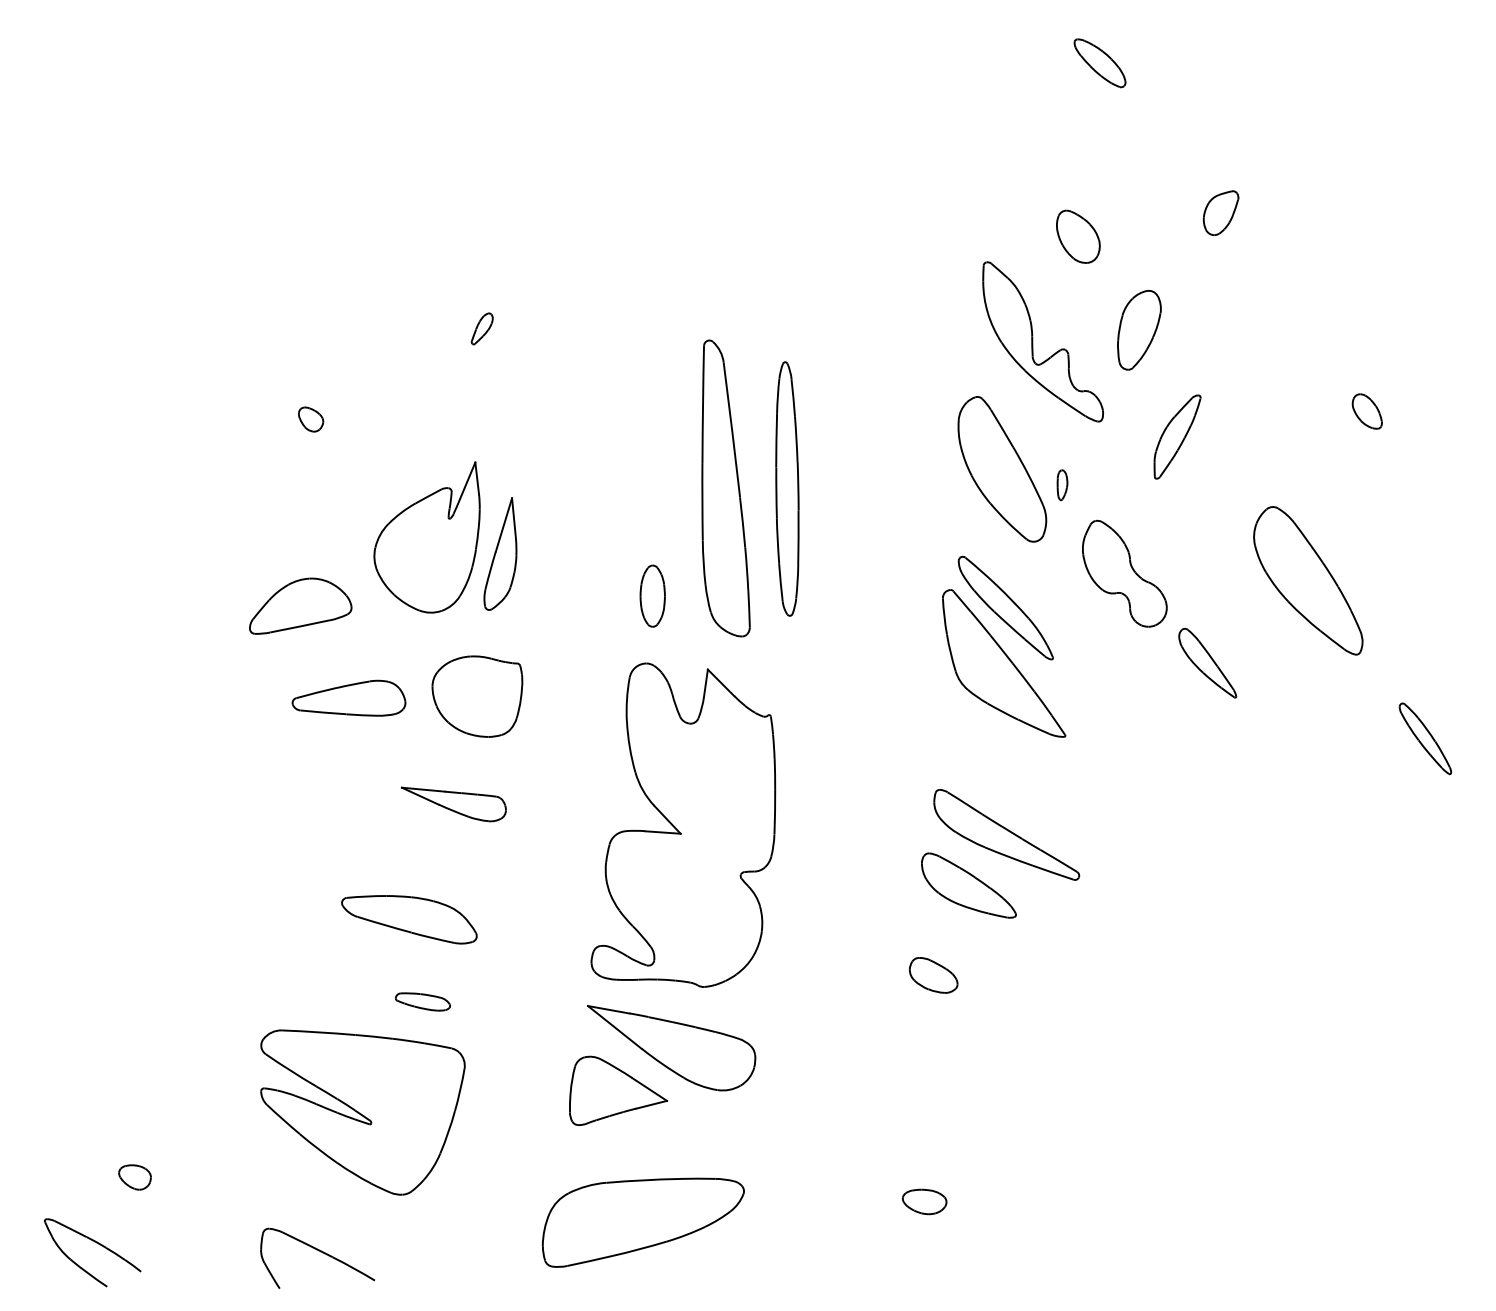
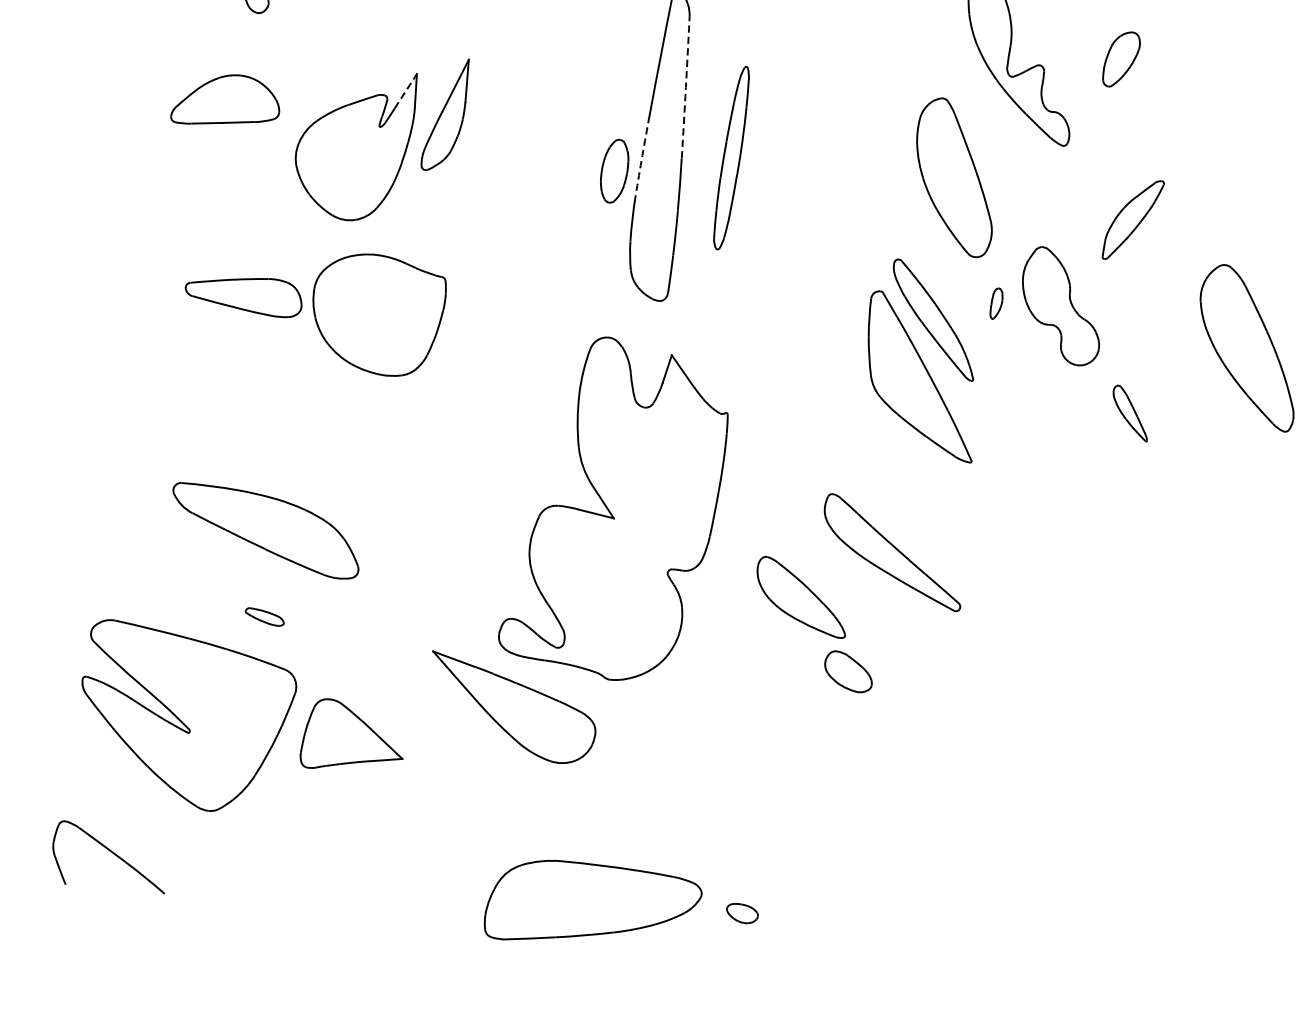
part: (1139, 329) -> (1121, 58), size x0.7
arc: (732, 430) -> (686, 88), solid -> dashed
part: (1177, 436) -> (1133, 219), moved
line: (467, 480) -> (405, 91), solid -> dashed
part: (1062, 485) -> (996, 304), moved
part: (787, 488) -> (732, 157), size x0.7
arc: (702, 501) -> (642, 155), solid -> dashed
part: (500, 553) -> (446, 114), moved
part: (652, 595) -> (614, 170), moved
part: (300, 605) -> (227, 101), moved
part: (1207, 662) -> (1130, 412), size x0.7
part: (477, 696) -> (376, 314), size x1.4
part: (453, 804) -> (332, 420), removed
part: (683, 824) -> (618, 509), moved
part: (968, 885) -> (801, 597), moved
part: (409, 919) -> (266, 530), size x1.4
part: (933, 975) -> (848, 672), moved
part: (422, 1001) -> (264, 616), size x0.7
part: (618, 1090) -> (354, 739), moved
part: (924, 1201) -> (742, 913), size x0.7
part: (642, 1222) -> (591, 908), moved

